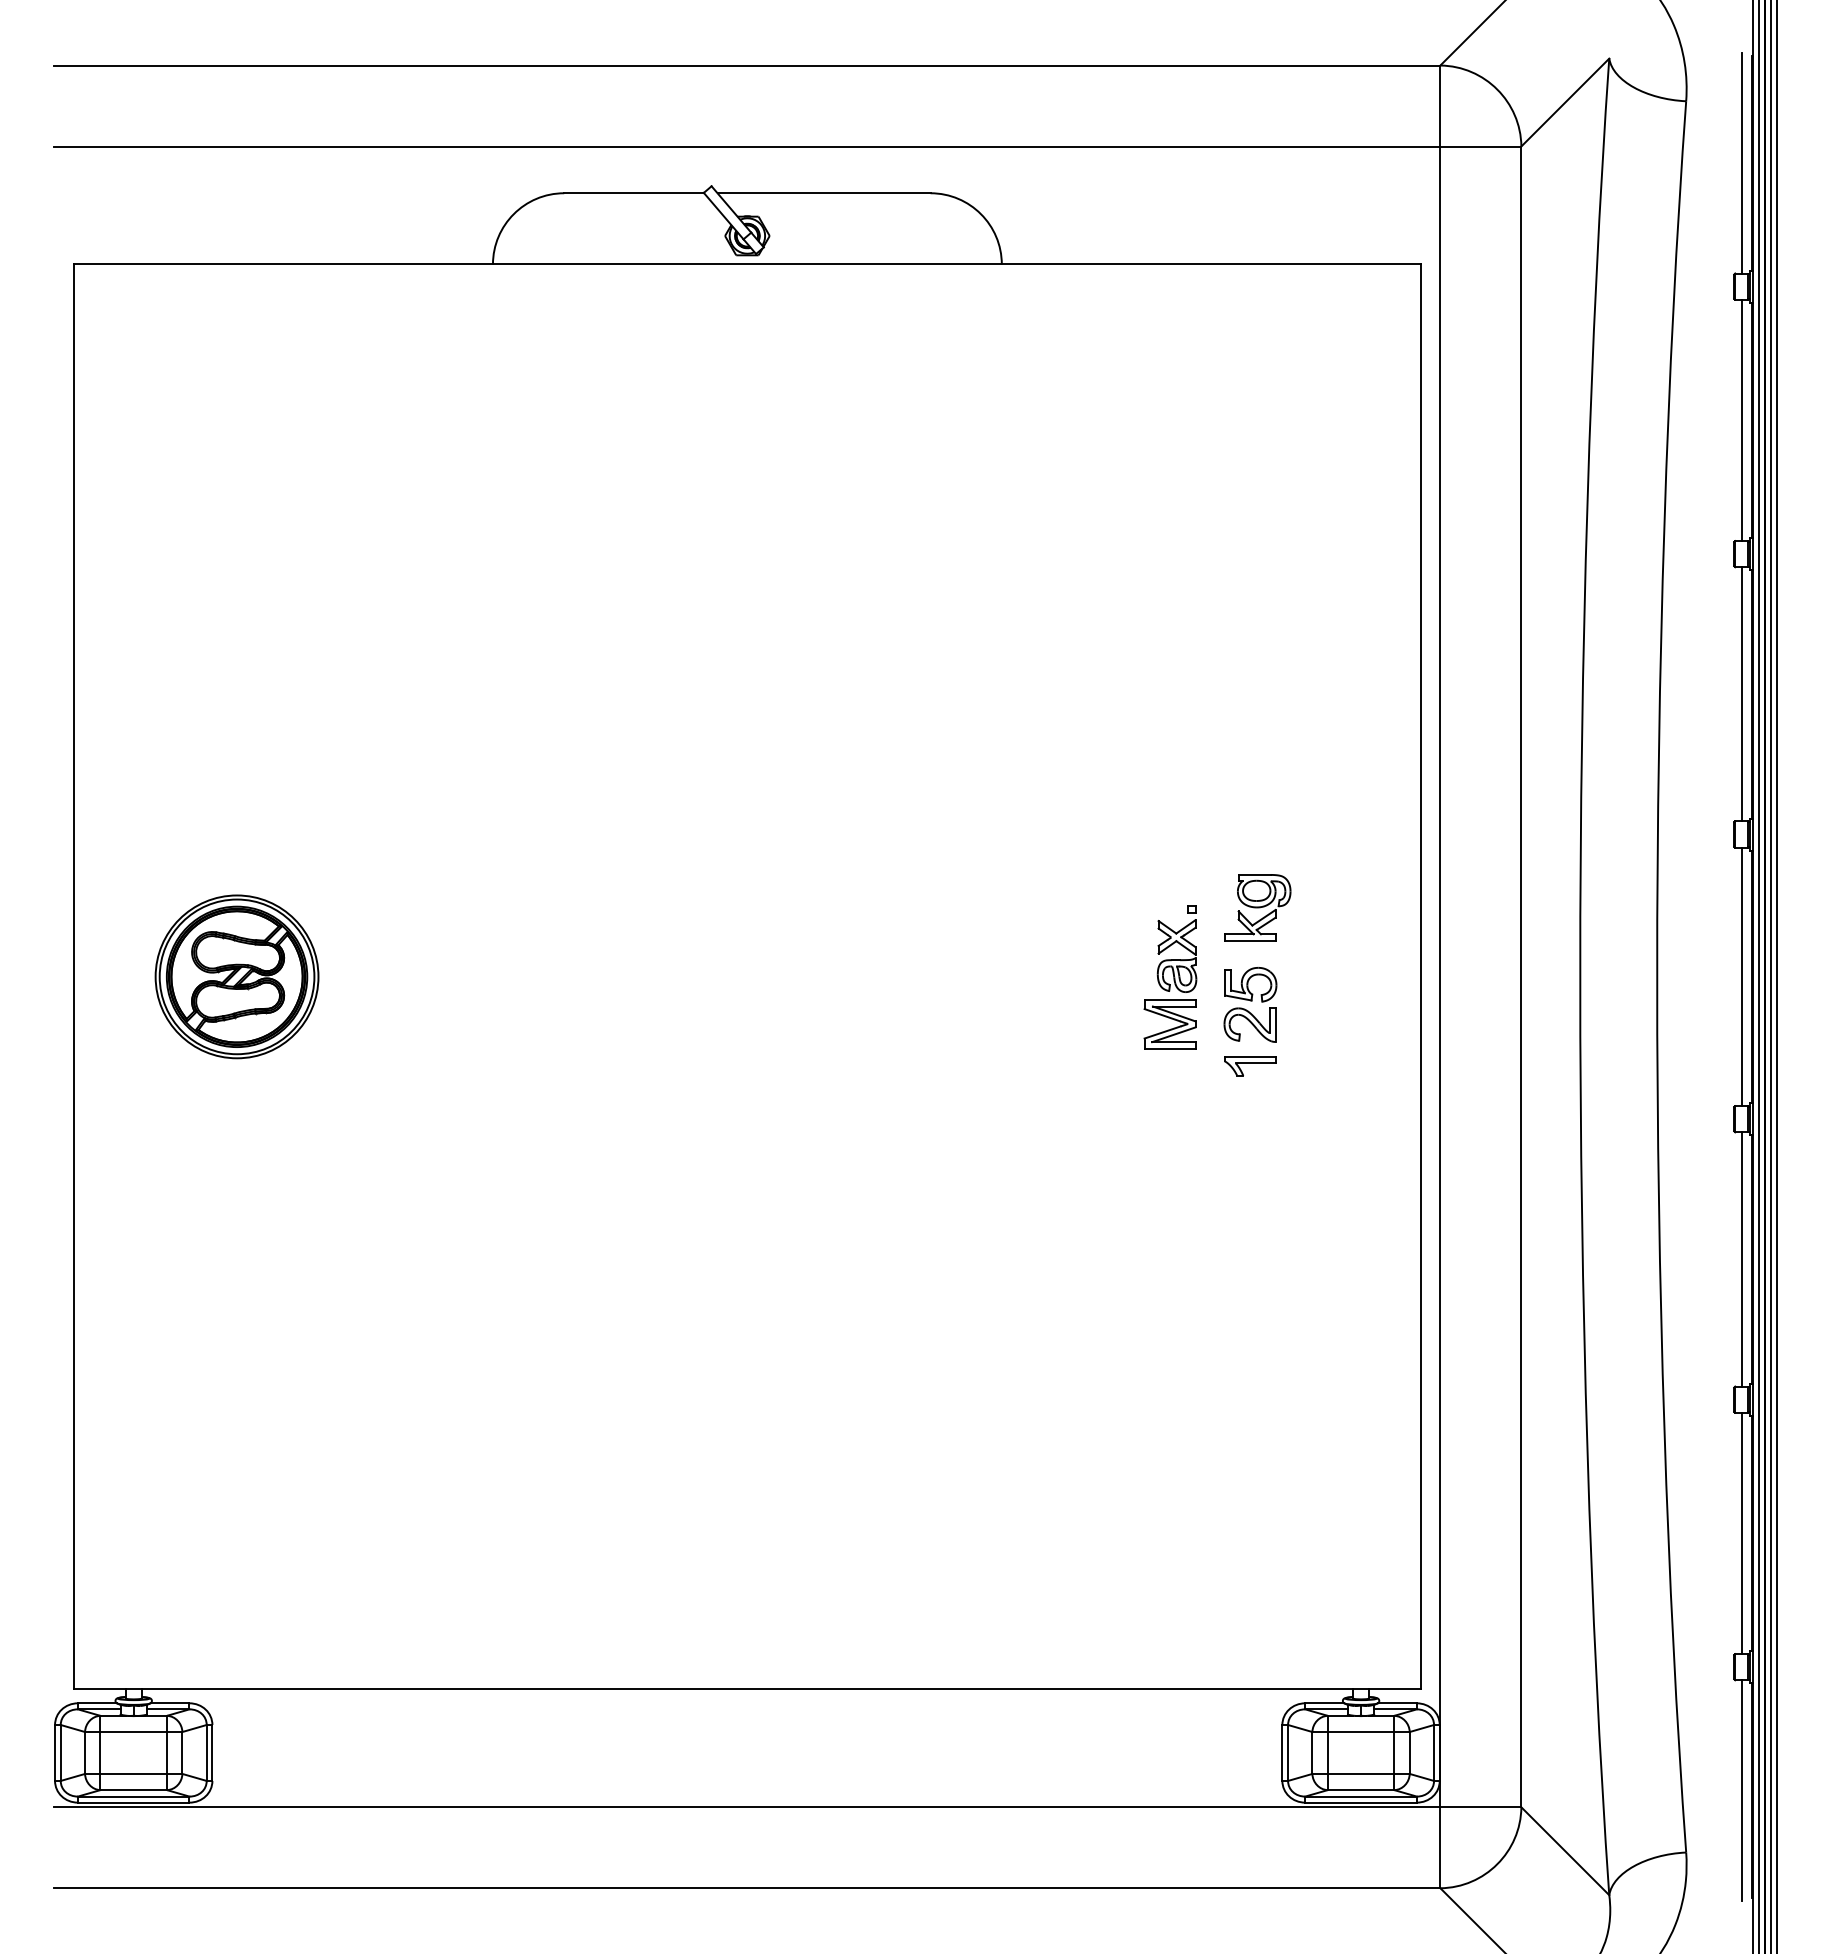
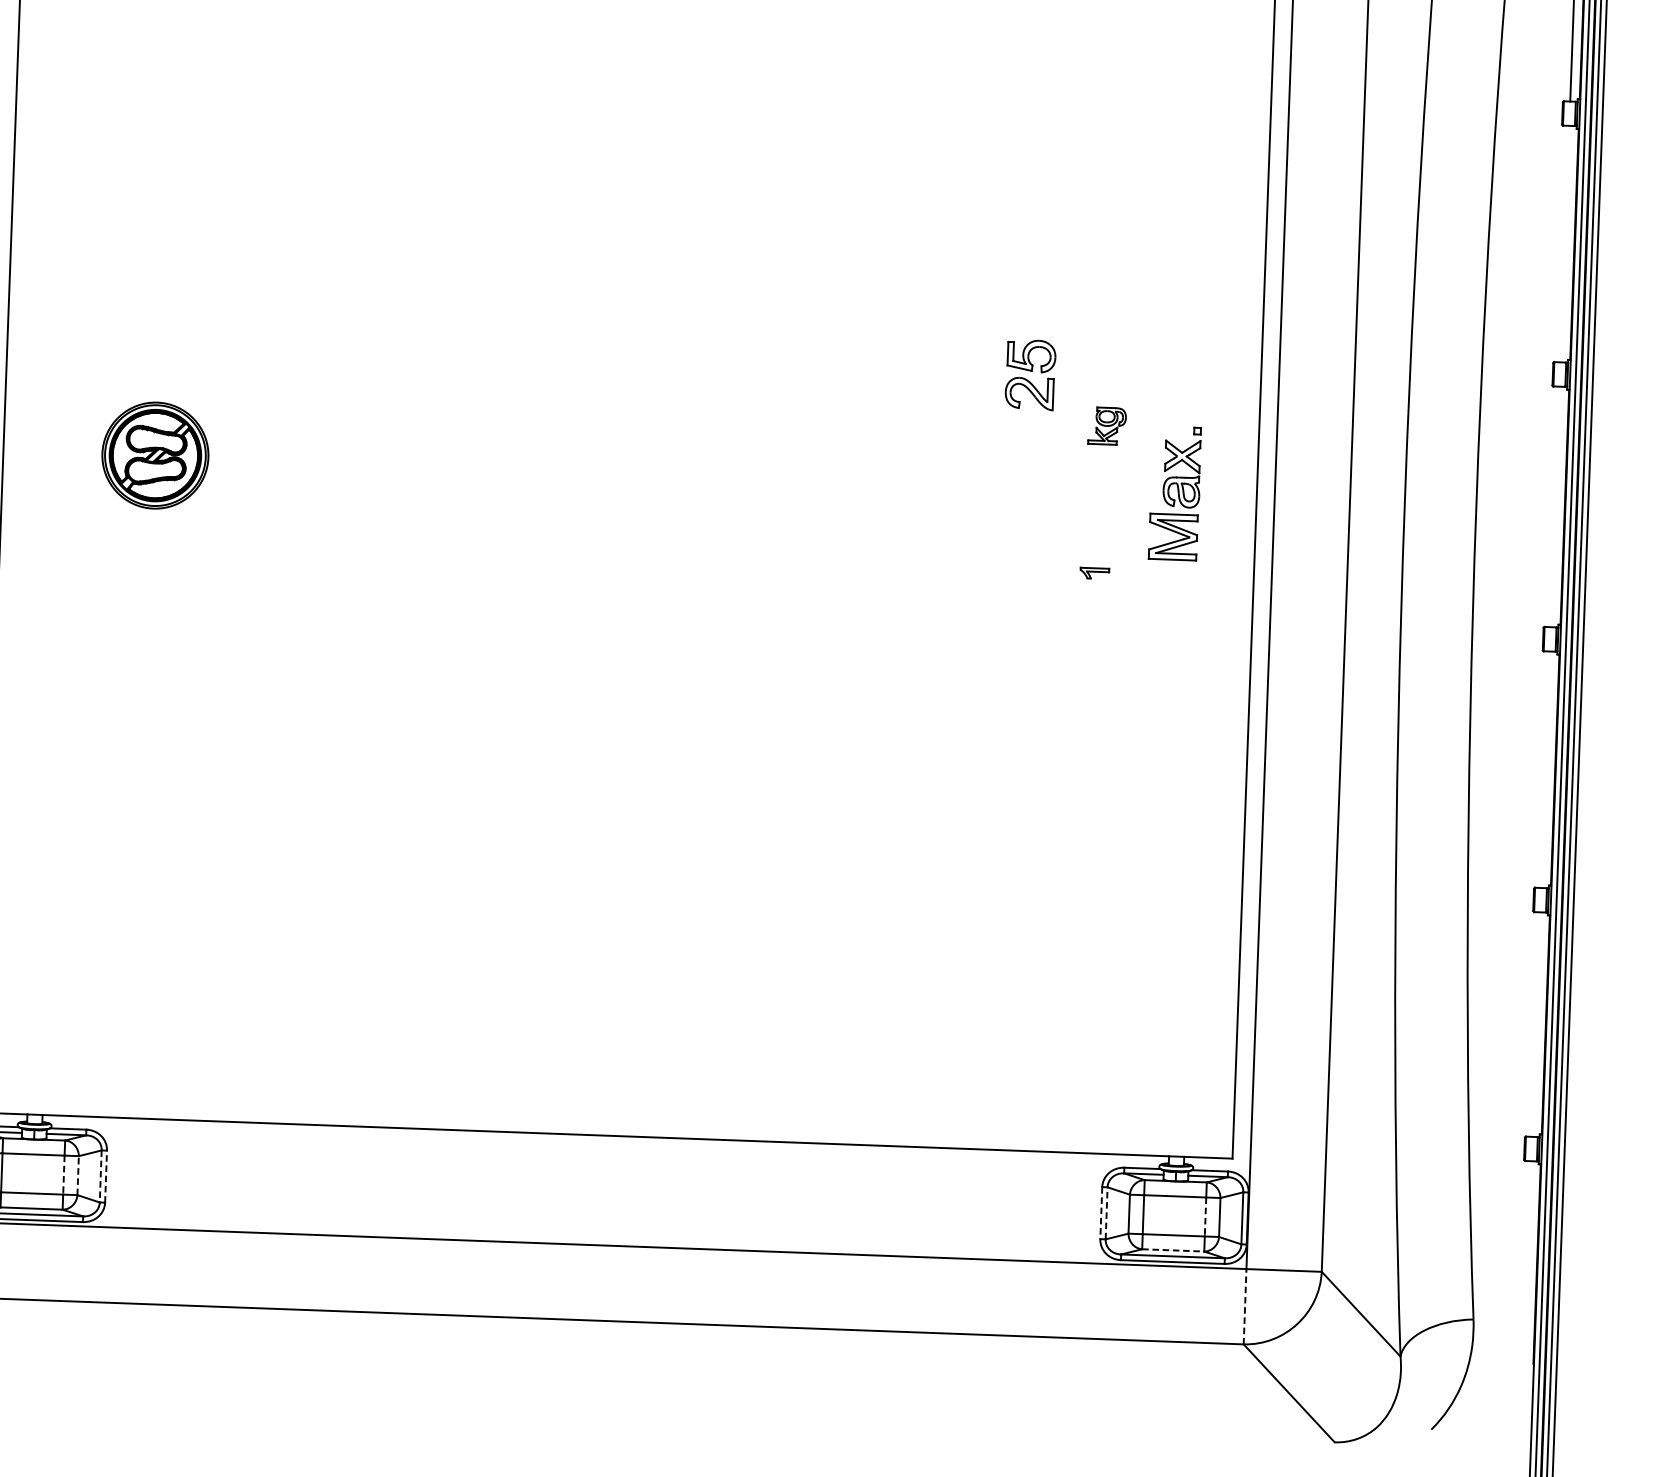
line: (1742, 694) -> (1565, 244), removed
part: (1257, 907) -> (1107, 425), size x0.6
part: (236, 976) -> (154, 455), size x0.7
line: (1742, 976) -> (1555, 506), removed
part: (1170, 977) -> (1175, 493), moved
part: (1250, 1004) -> (1030, 374), moved
part: (1250, 1066) -> (1095, 573), size x0.6
line: (1742, 1259) -> (1546, 769), removed
line: (1742, 1533) -> (1536, 1024), removed
line: (167, 1752) -> (64, 1174), solid -> dashed
line: (182, 1752) -> (78, 1175), solid -> dashed
line: (206, 1752) -> (100, 1176), solid -> dashed
line: (212, 1752) -> (106, 1176), solid -> dashed
line: (1282, 1752) -> (1101, 1212), solid -> dashed
line: (1288, 1752) -> (1107, 1212), solid -> dashed
line: (1394, 1752) -> (1205, 1216), solid -> dashed
line: (1361, 1790) -> (1173, 1250), solid -> dashed
line: (1742, 1790) -> (1528, 1263), removed
line: (1440, 1847) -> (1245, 1306), solid -> dashed

